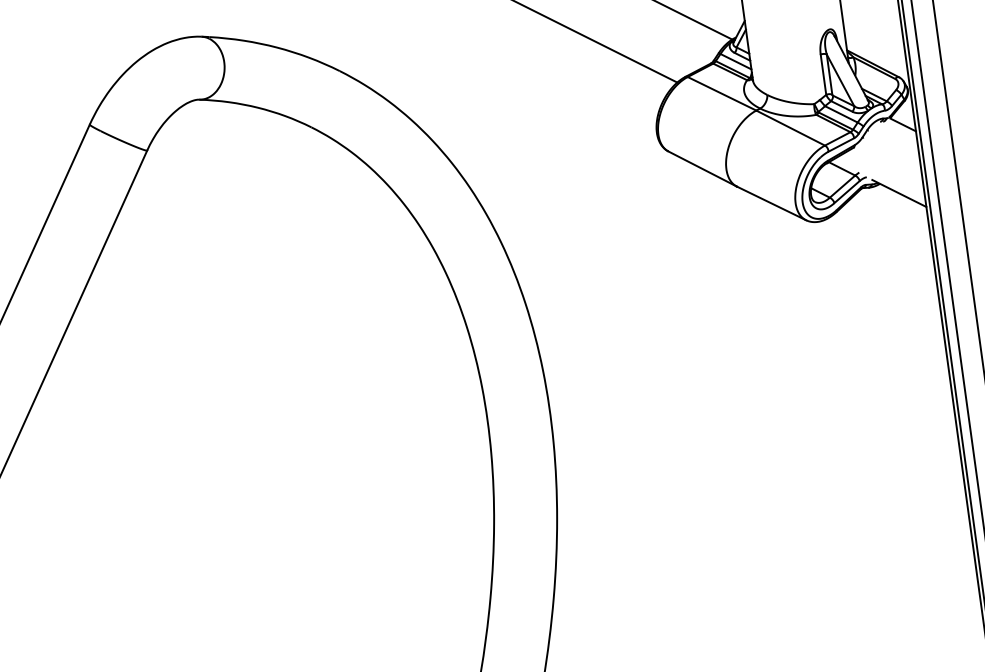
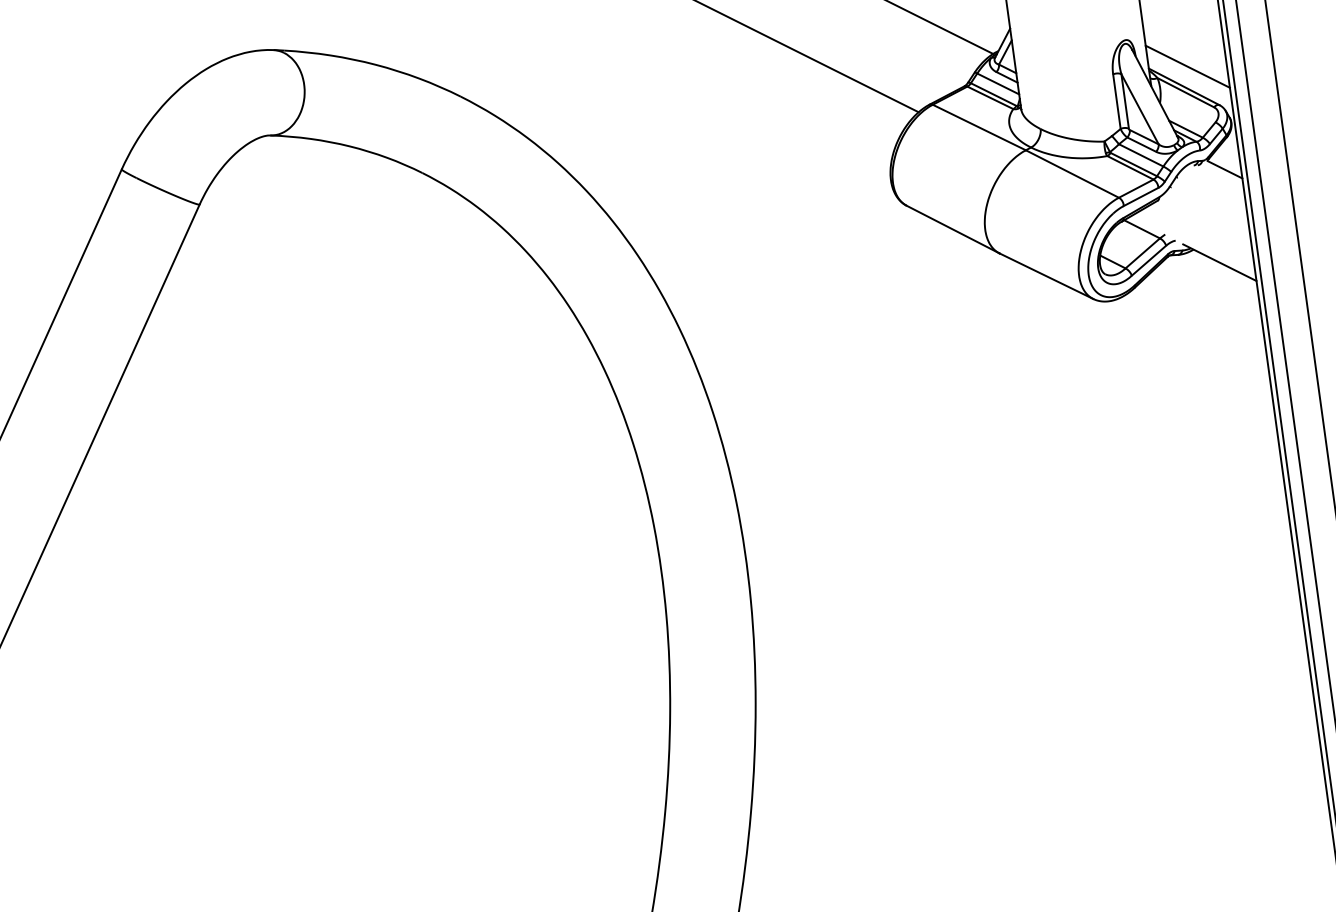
line: (875, 48) -> (1187, 66), added

